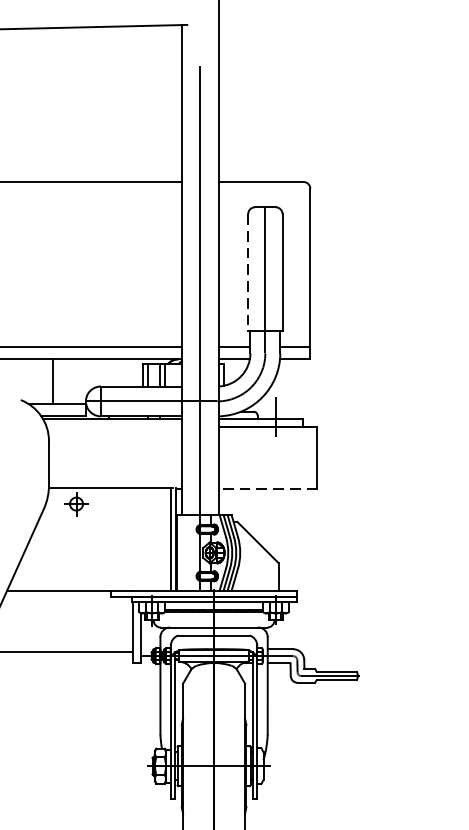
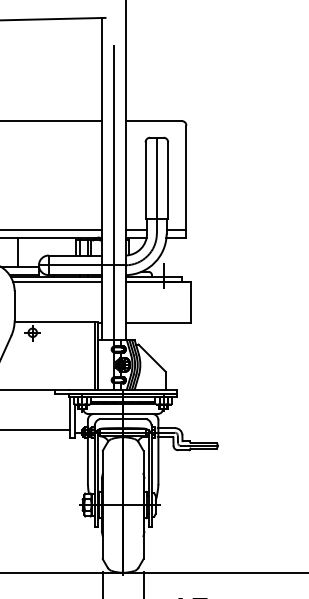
line: (248, 273) -> (145, 181), dashed -> solid
line: (114, 427) -> (57, 282), added
line: (267, 488) -> (158, 322), dashed -> solid

